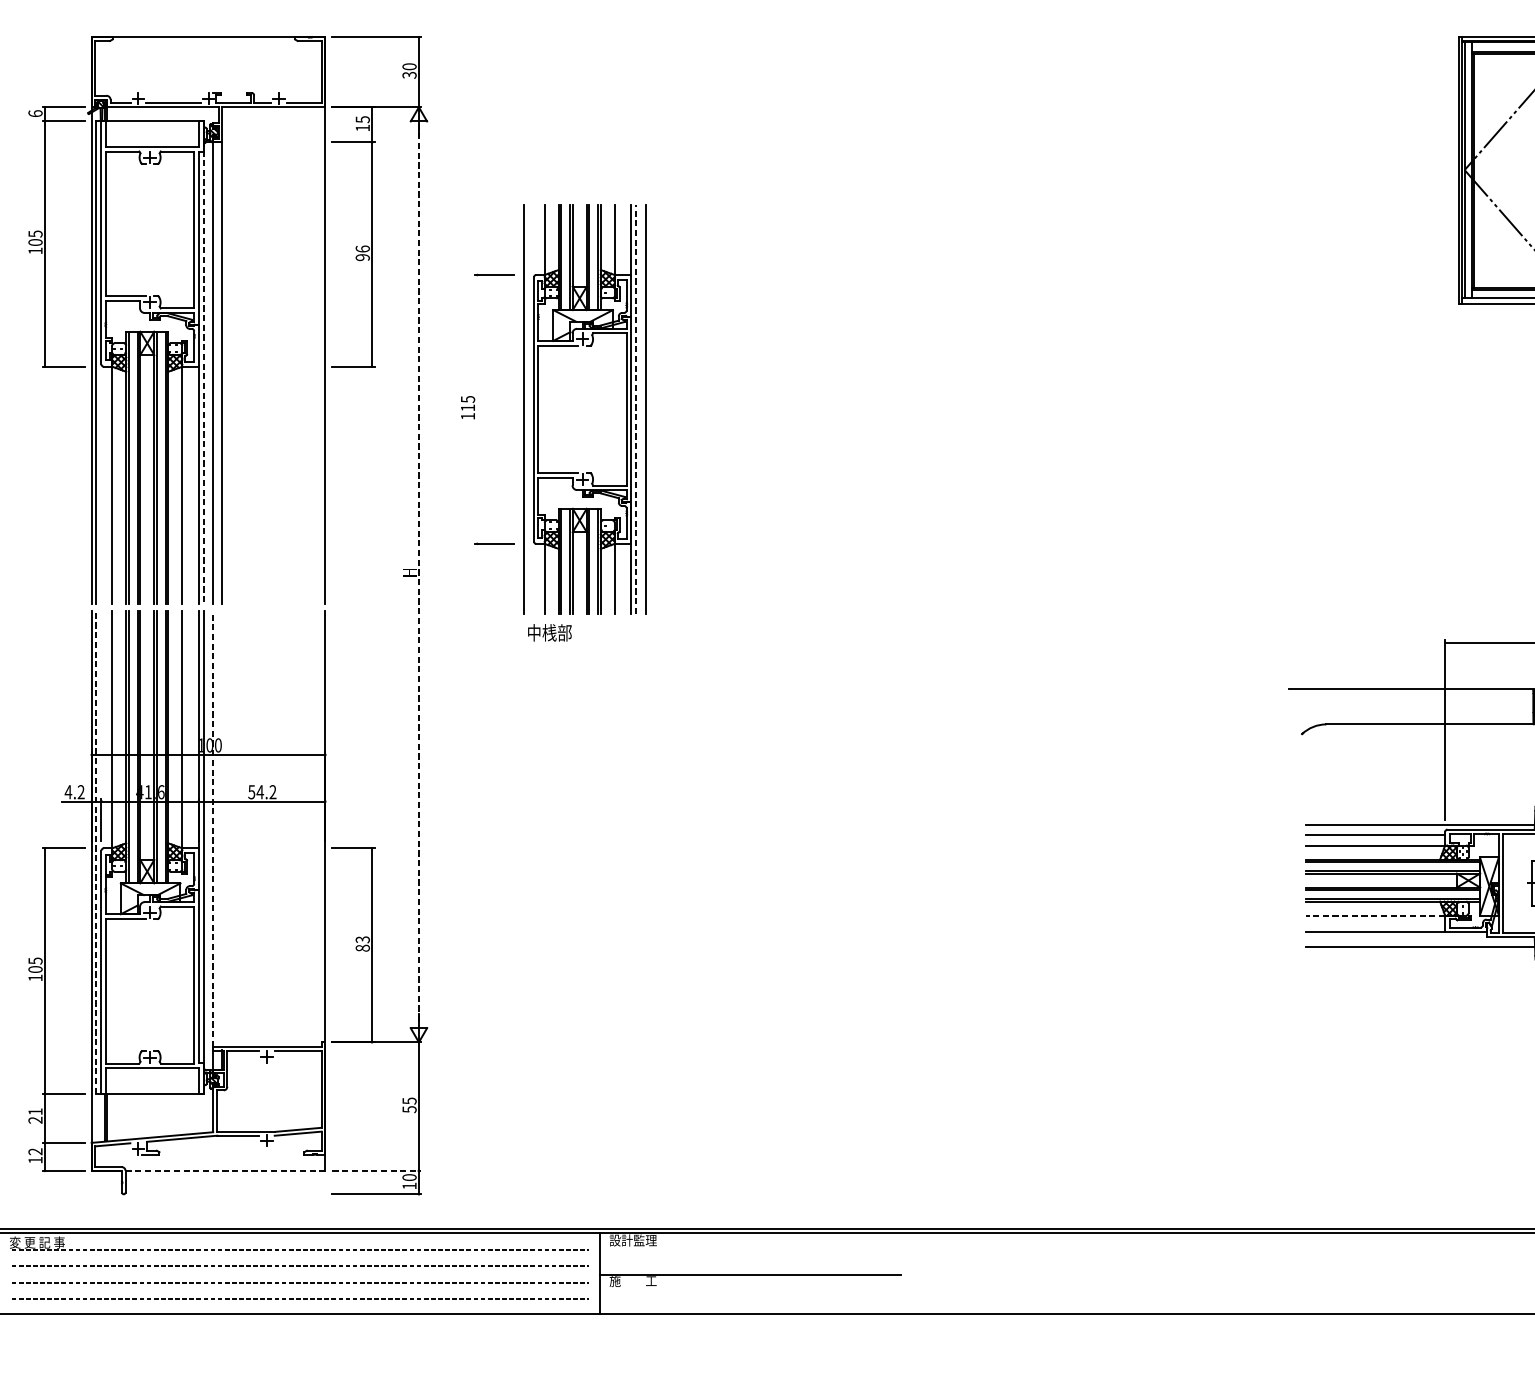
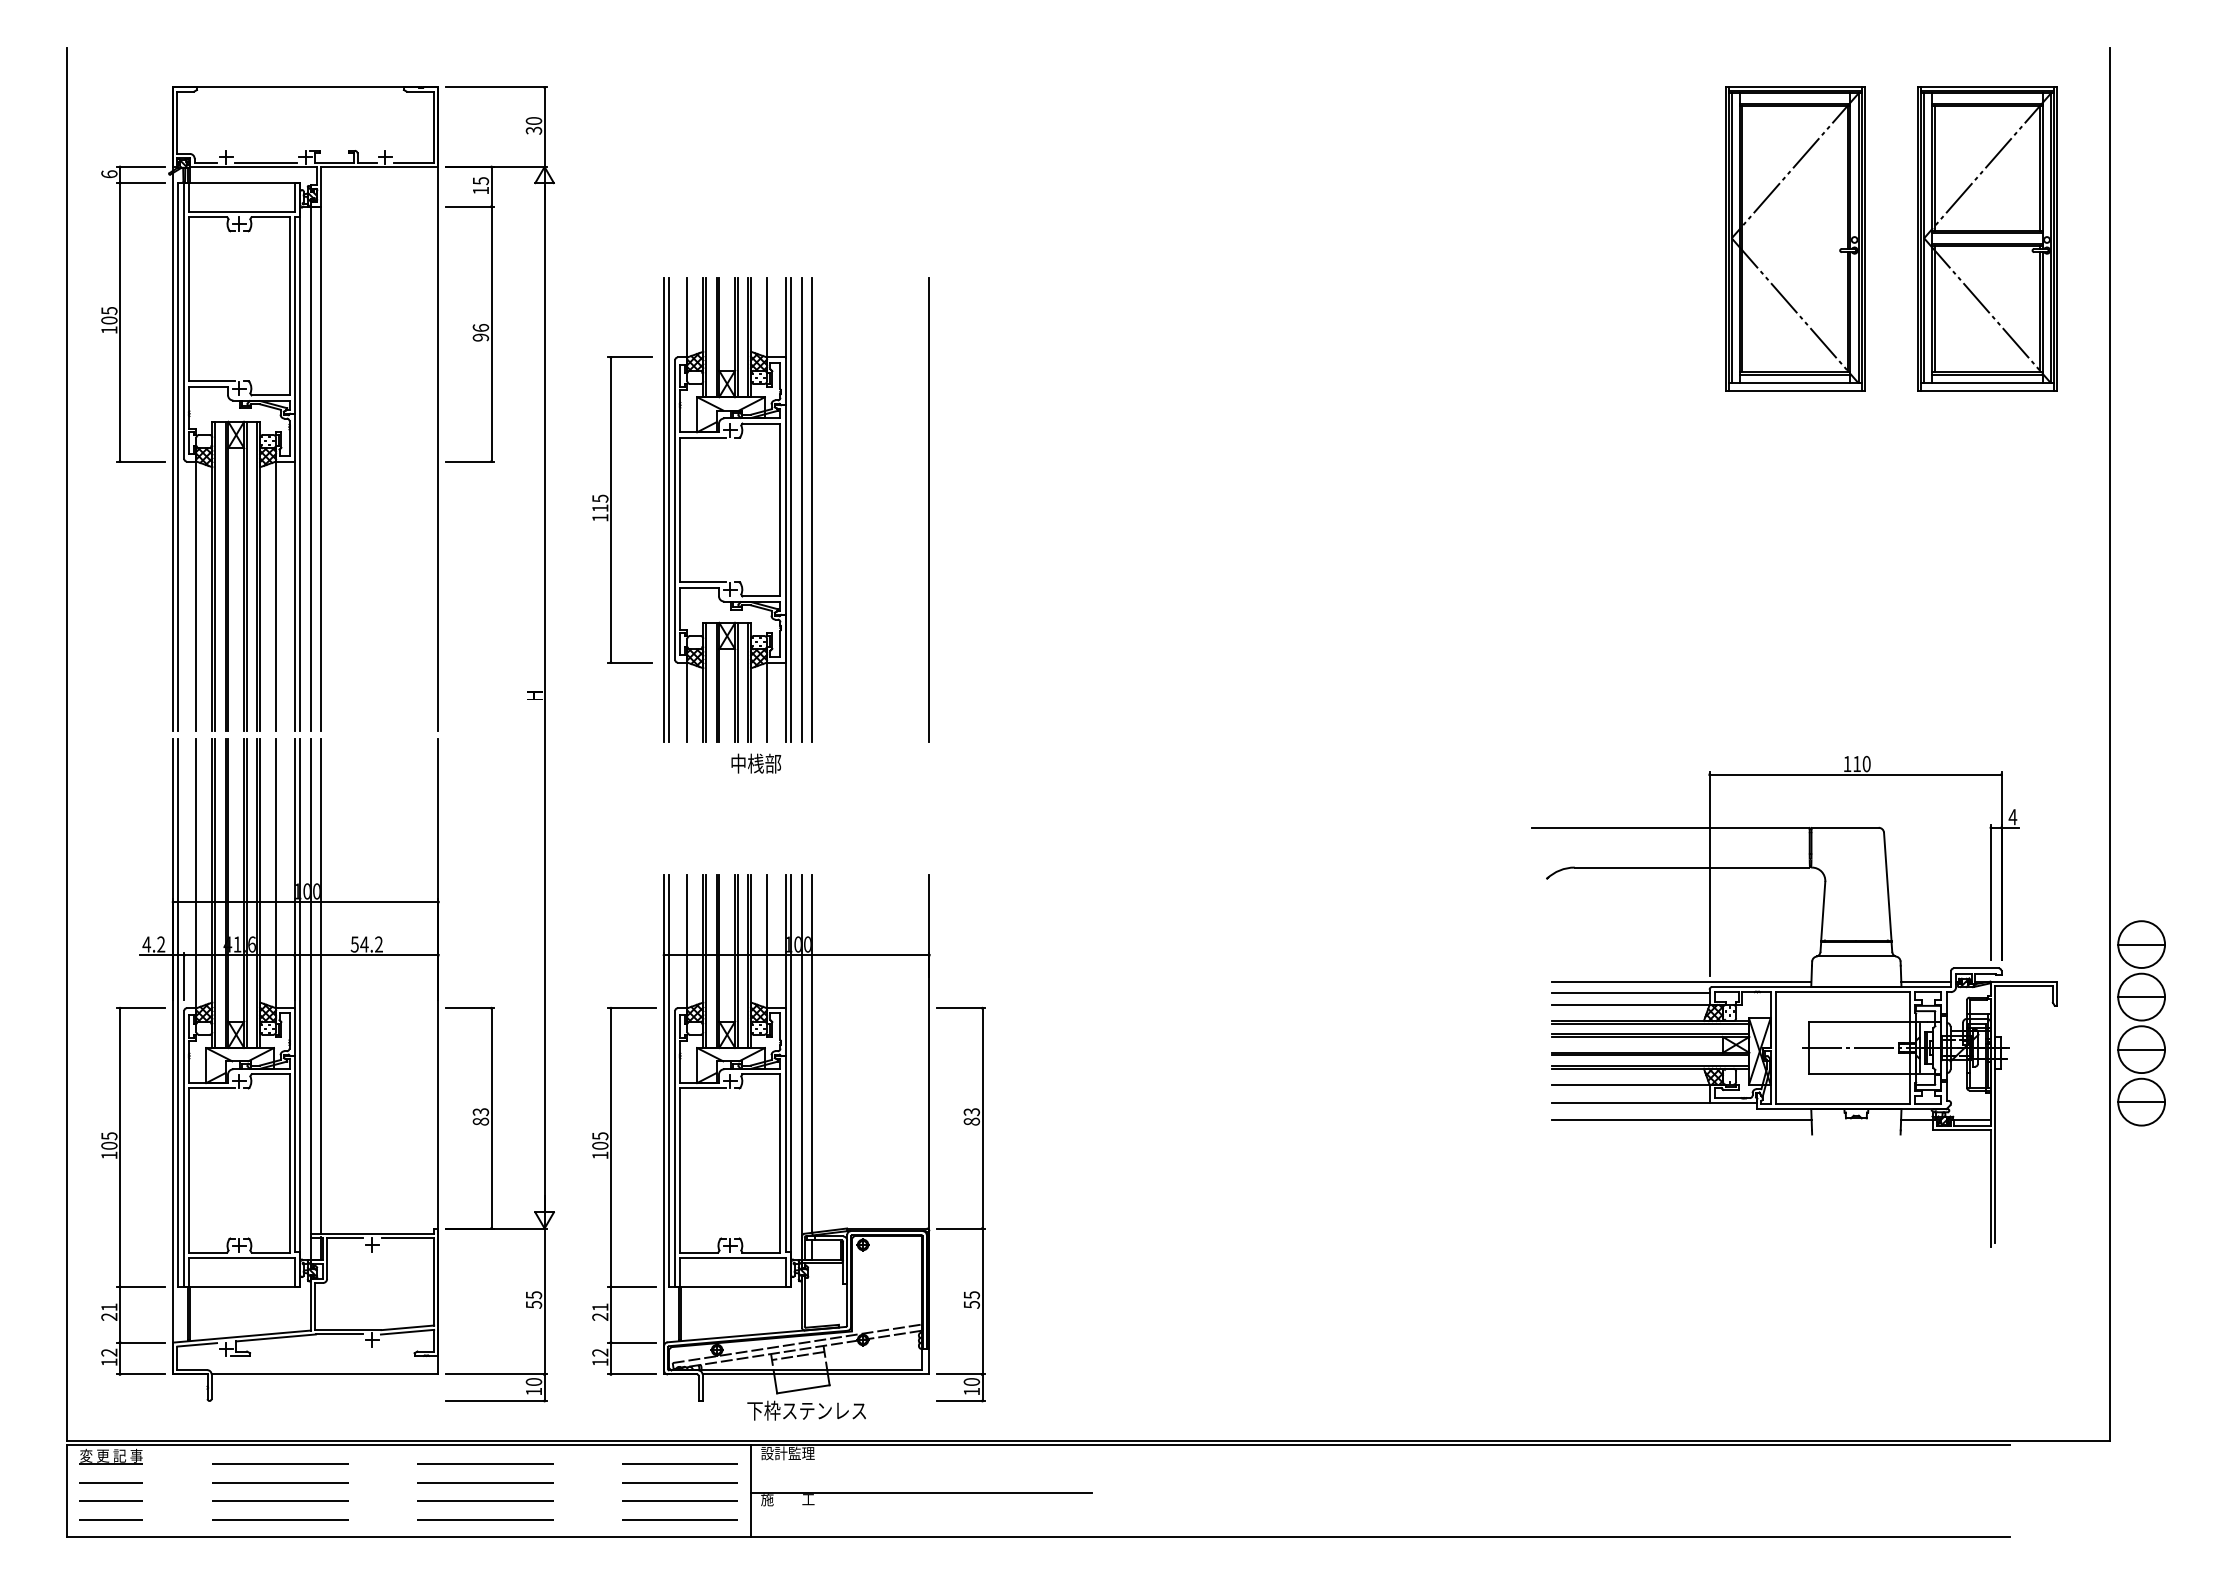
line: (203, 362) -> (300, 456), dashed -> solid
line: (476, 408) -> (610, 509), added
line: (528, 408) -> (669, 509), added
line: (636, 408) -> (791, 509), dashed -> solid
line: (654, 408) -> (812, 509), added
line: (757, 408) -> (928, 509), added
line: (418, 575) -> (544, 698), dashed -> solid
text: (550, 632) -> (756, 763), moved
line: (213, 828) -> (311, 985), dashed -> solid
line: (222, 828) -> (321, 985), added
line: (96, 852) -> (178, 1012), dashed -> solid
line: (1375, 915) -> (1630, 1084), dashed -> solid
part: (633, 970) -> (788, 1147), added
line: (225, 1170) -> (324, 1374), dashed -> solid
line: (377, 1170) -> (497, 1374), dashed -> solid

